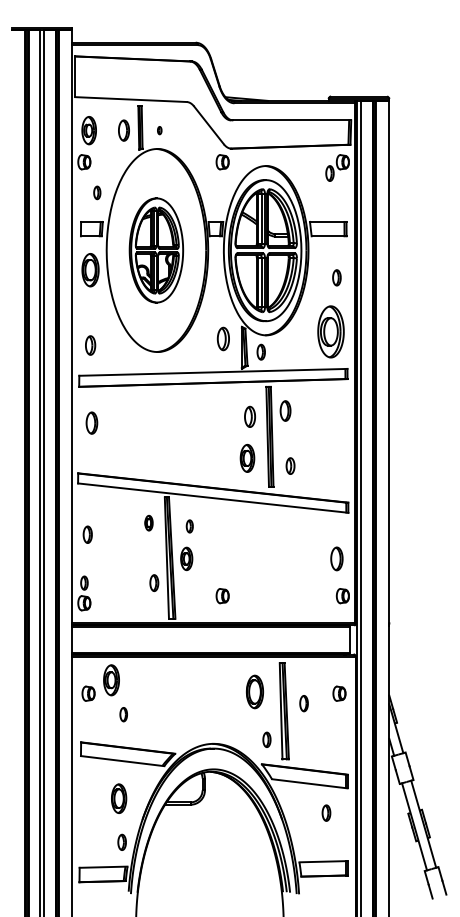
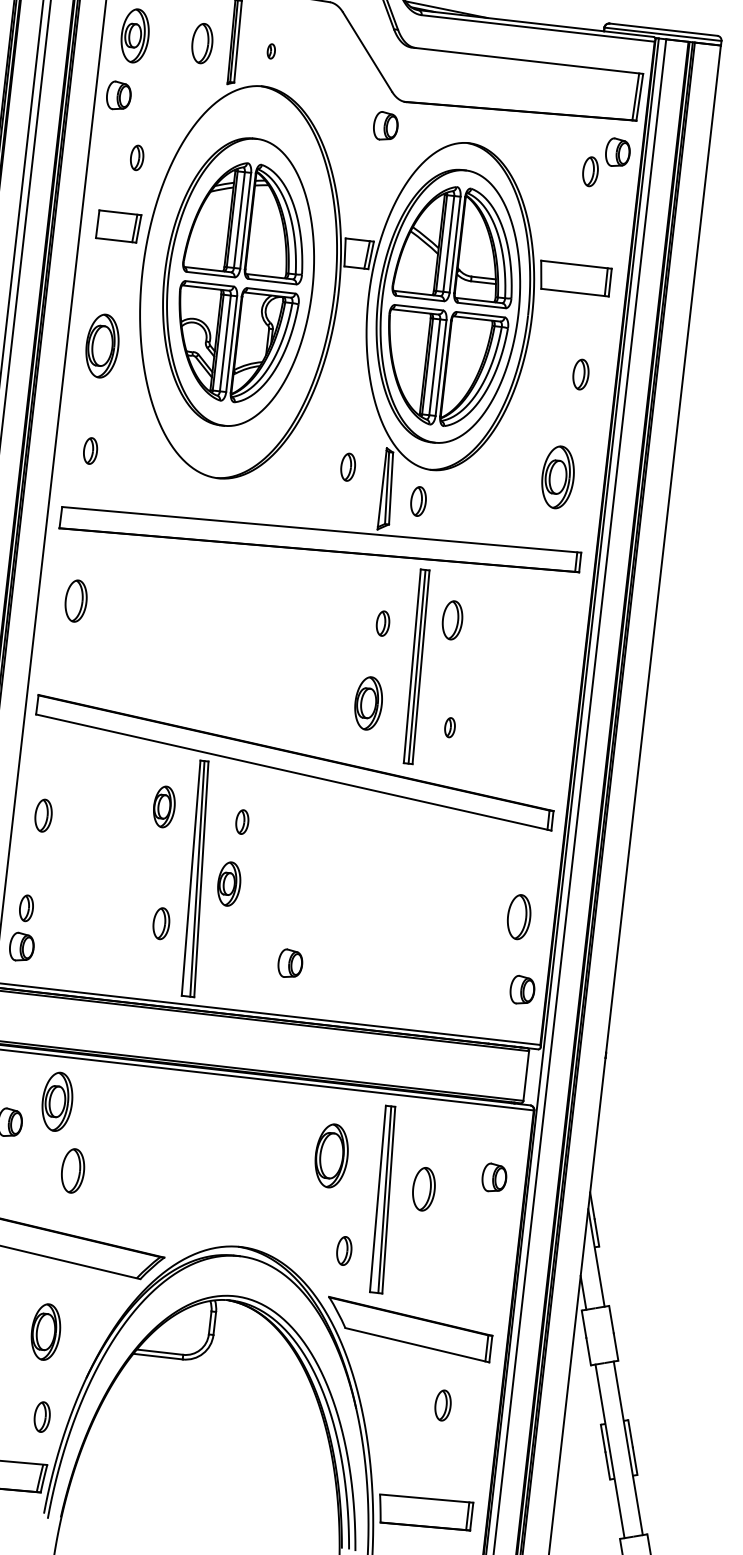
part: (156, 250) -> (238, 282), size x1.43
part: (90, 270) -> (102, 346), moved
part: (331, 331) -> (558, 476), size x0.62
part: (222, 338) -> (346, 466), size x0.62
part: (90, 345) -> (90, 450), size x0.71
part: (250, 416) -> (383, 623), size x0.62
part: (290, 465) -> (450, 726), size x0.62
part: (148, 522) -> (163, 805), size x1.43
part: (303, 703) -> (422, 1188), size x1.43
part: (123, 714) -> (72, 1170), size x1.67

